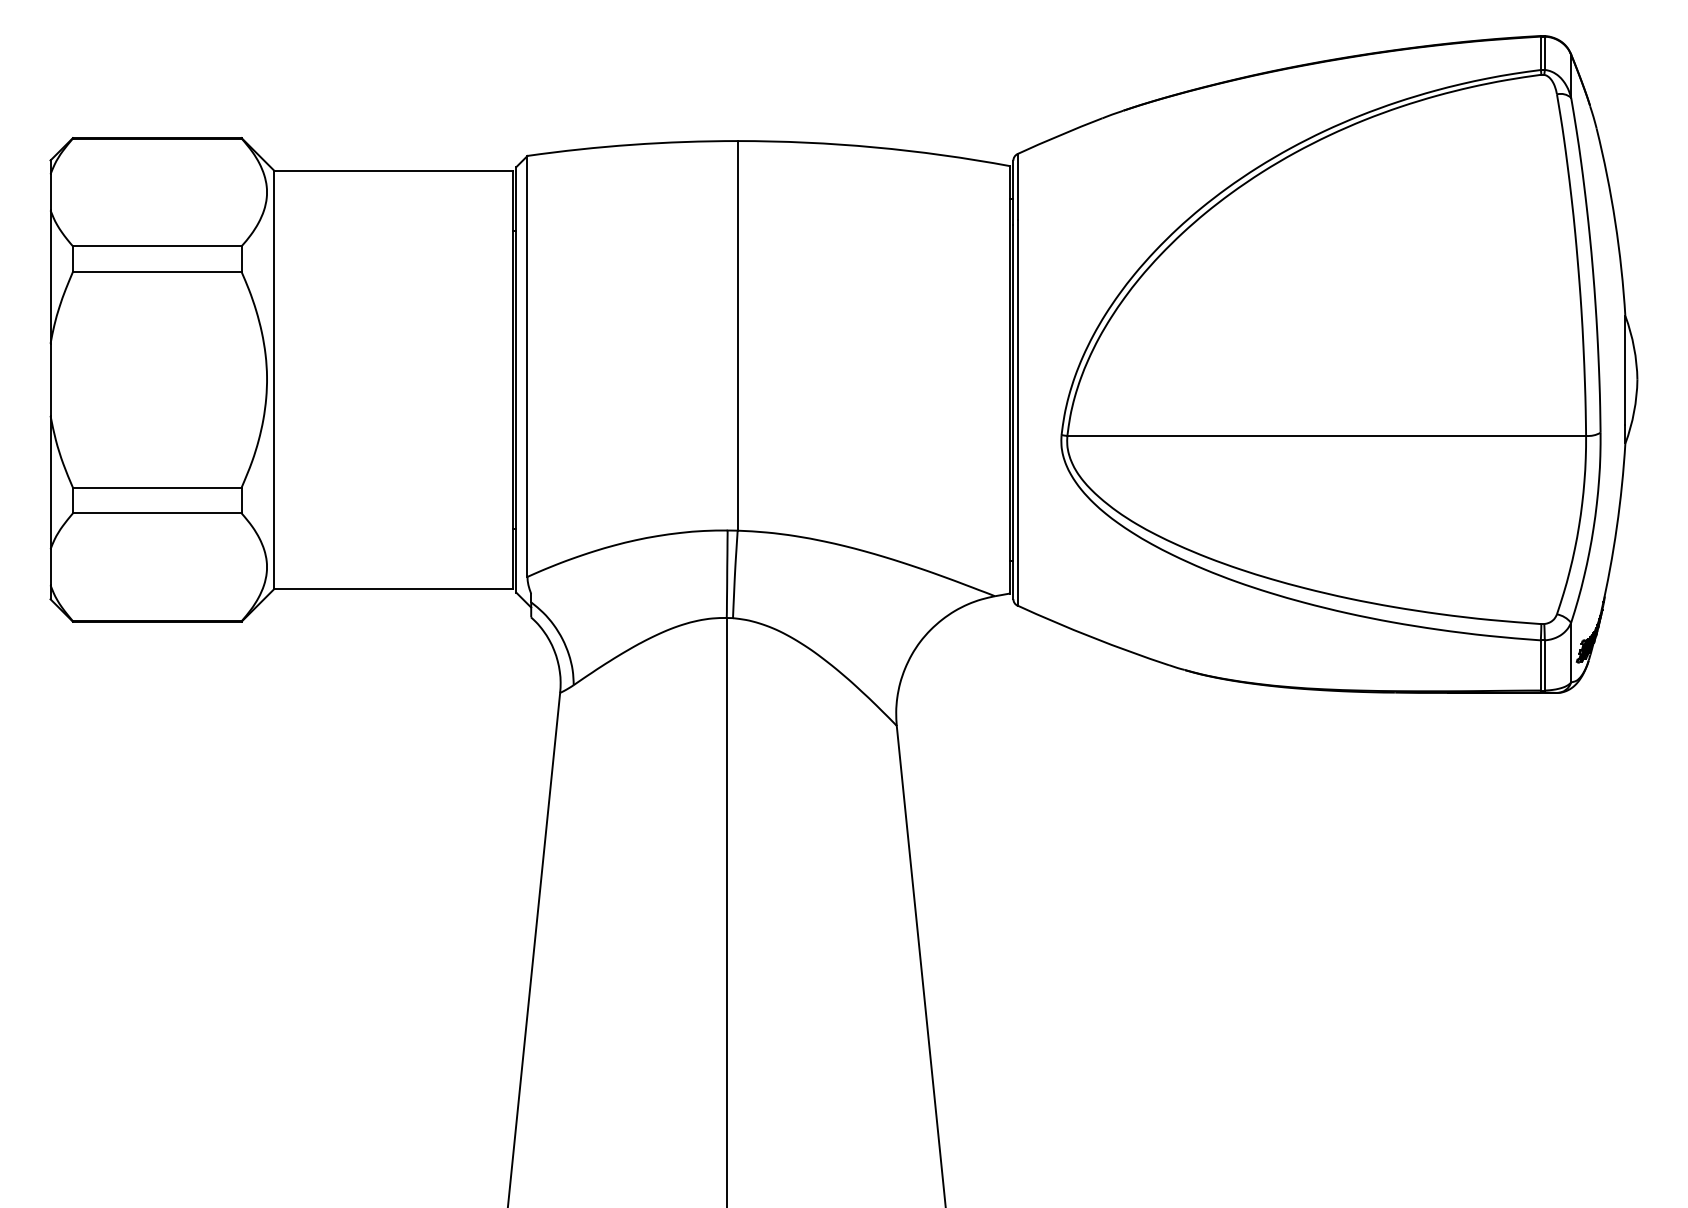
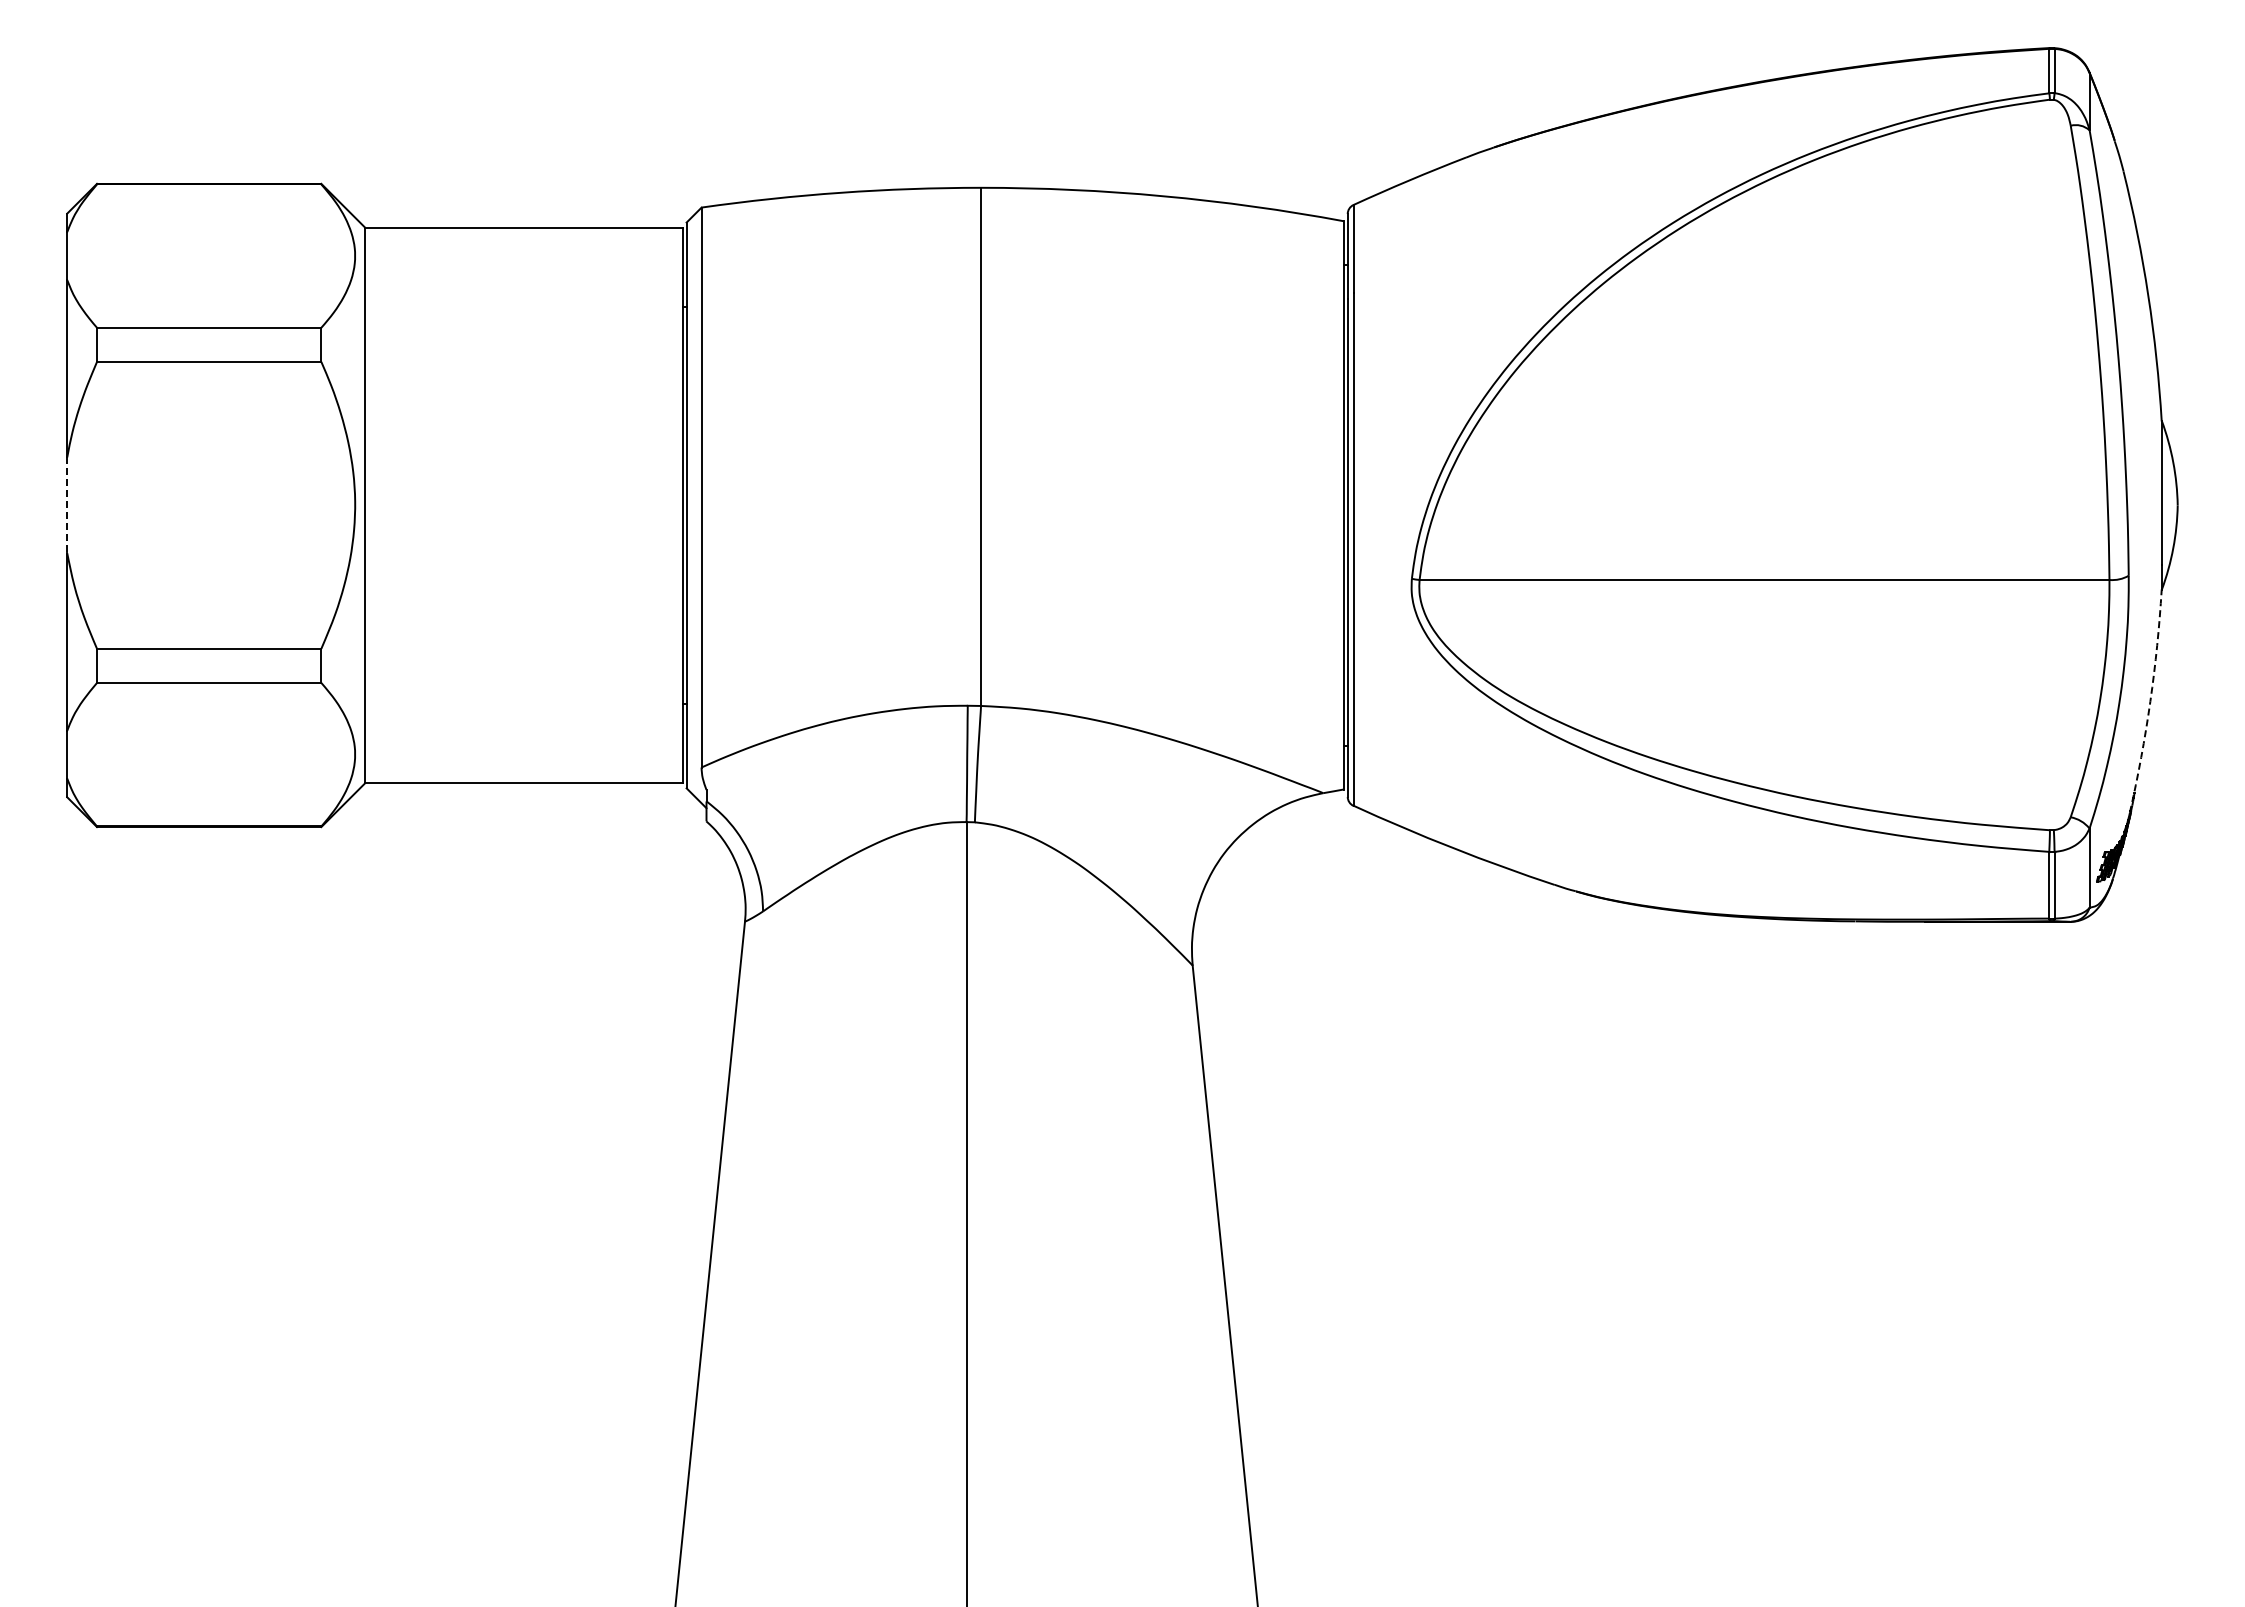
line: (50, 379) -> (67, 505), solid -> dashed
arc: (1616, 527) -> (2150, 701), solid -> dashed

